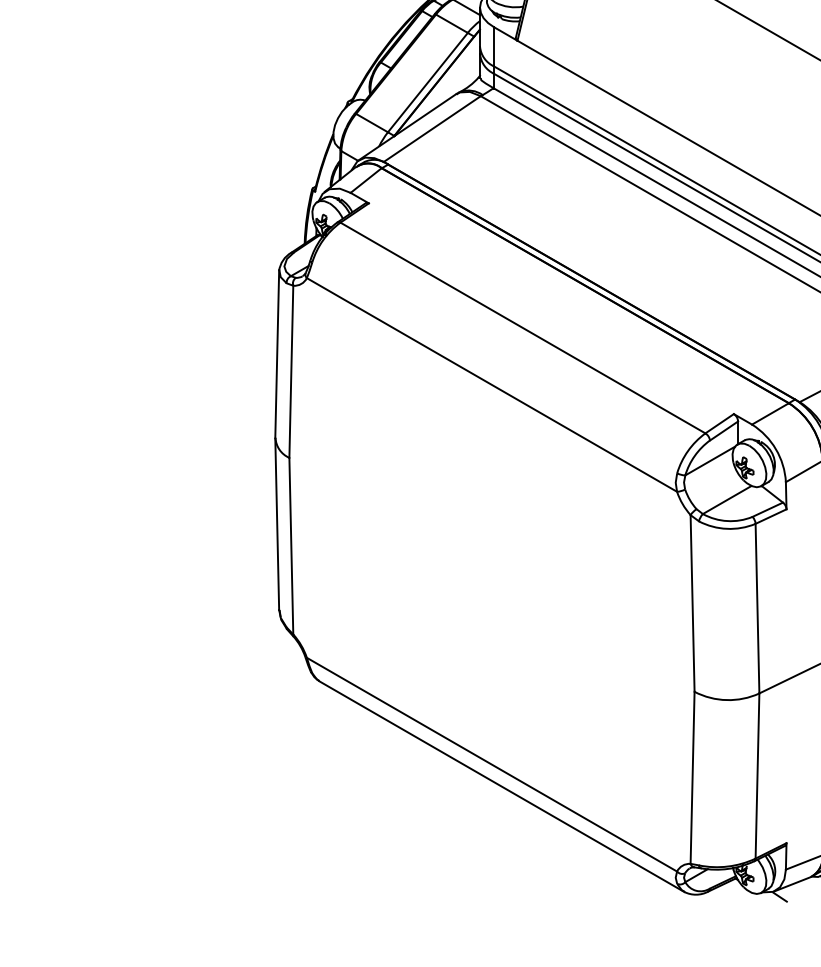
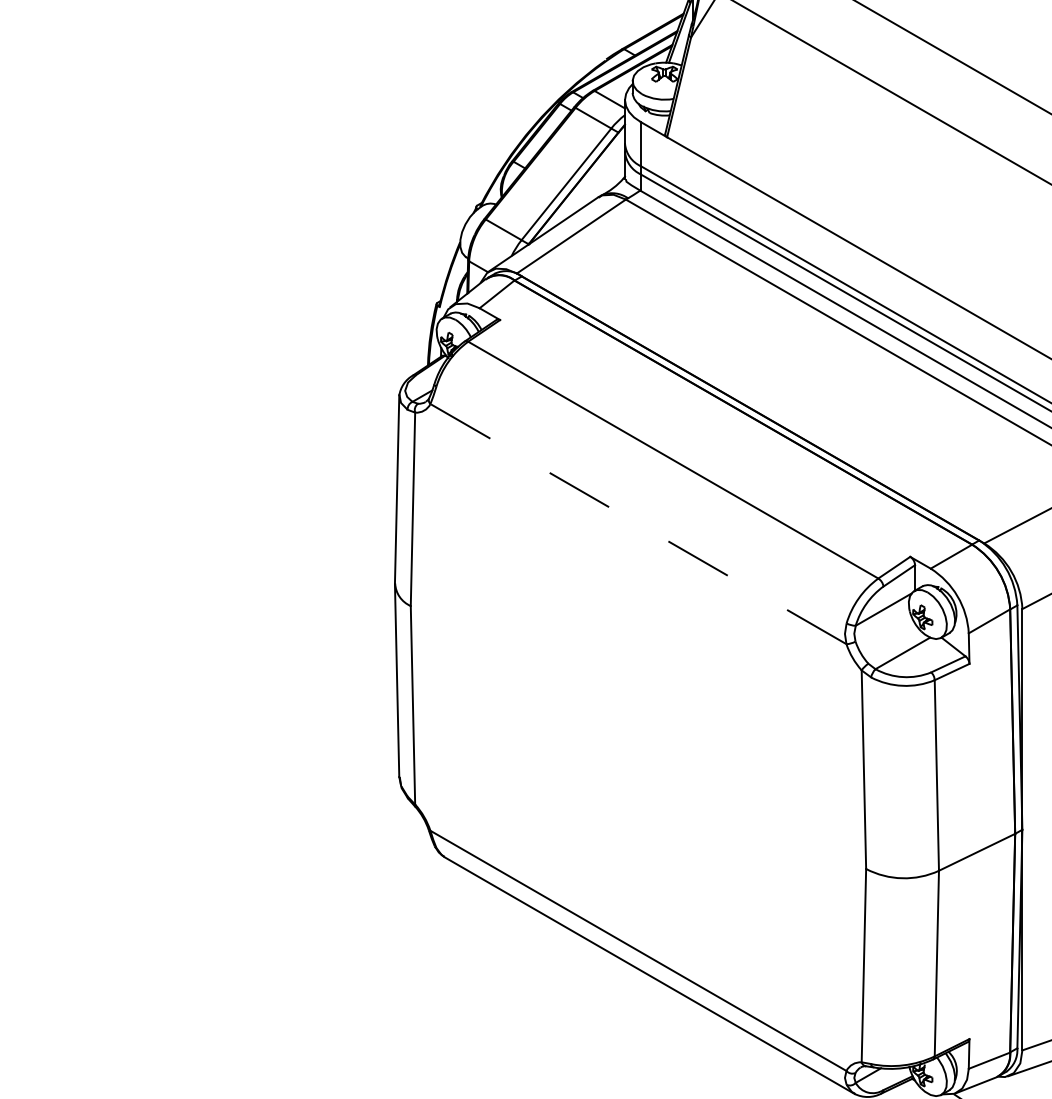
line: (492, 384) -> (638, 523), solid -> dashed

